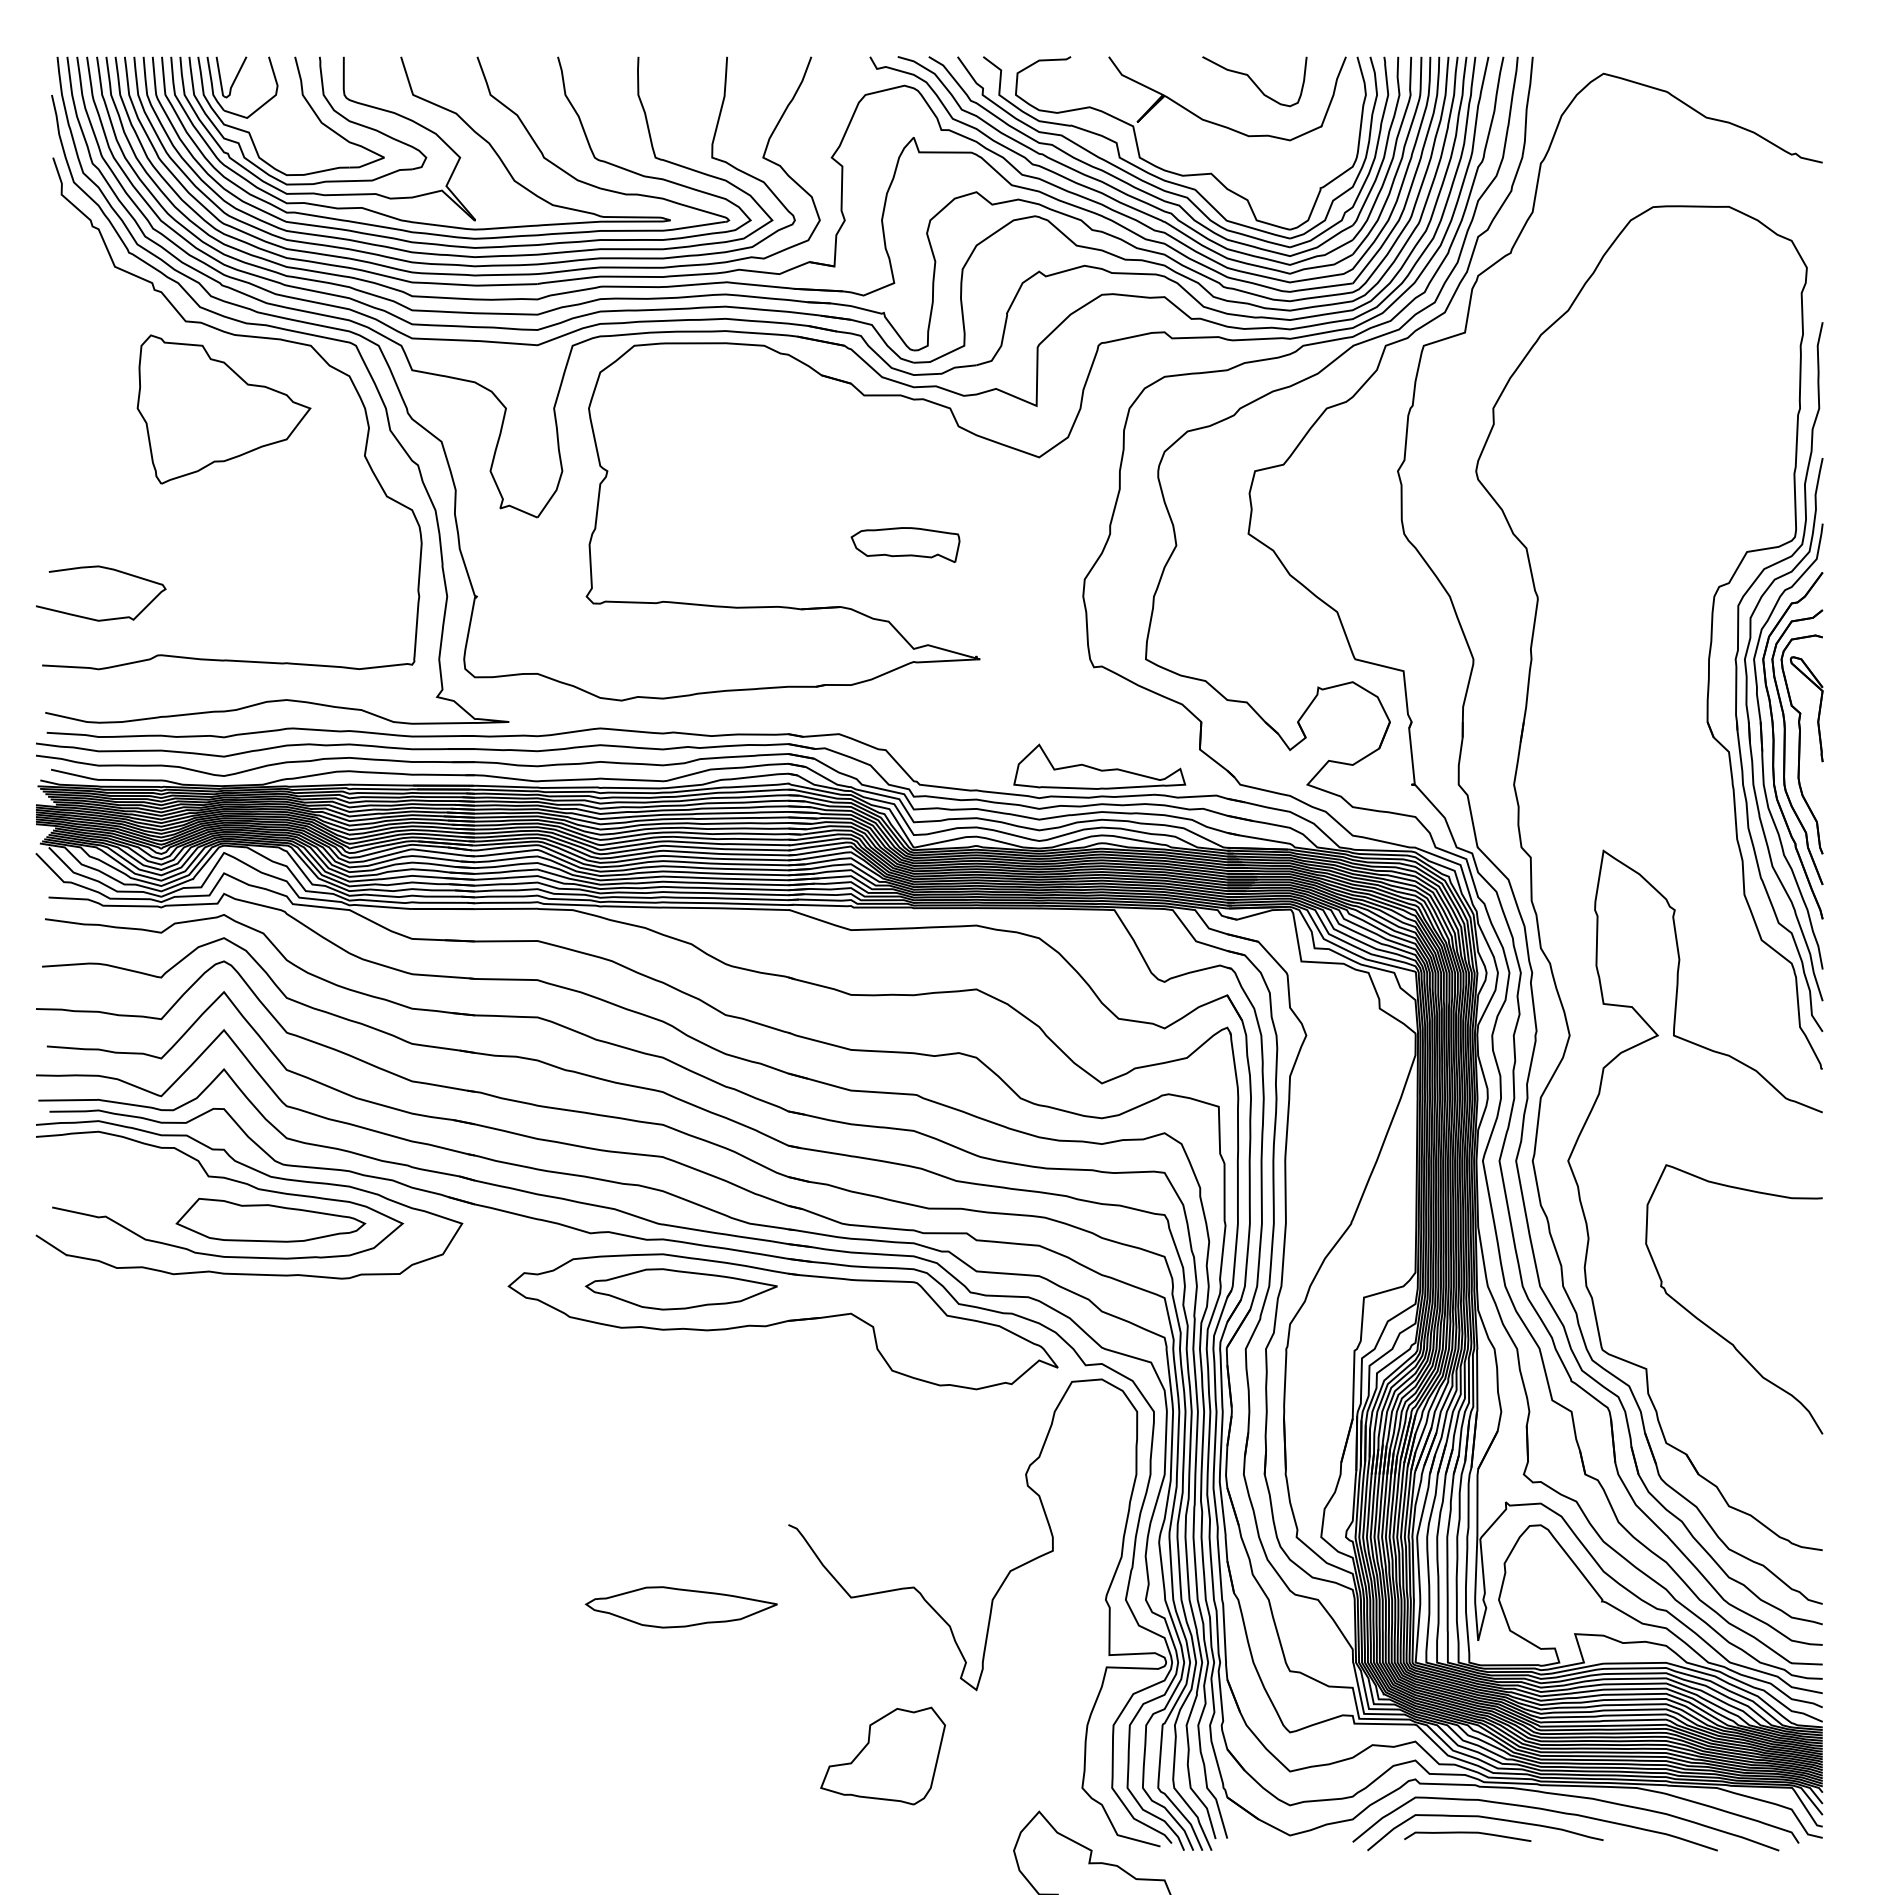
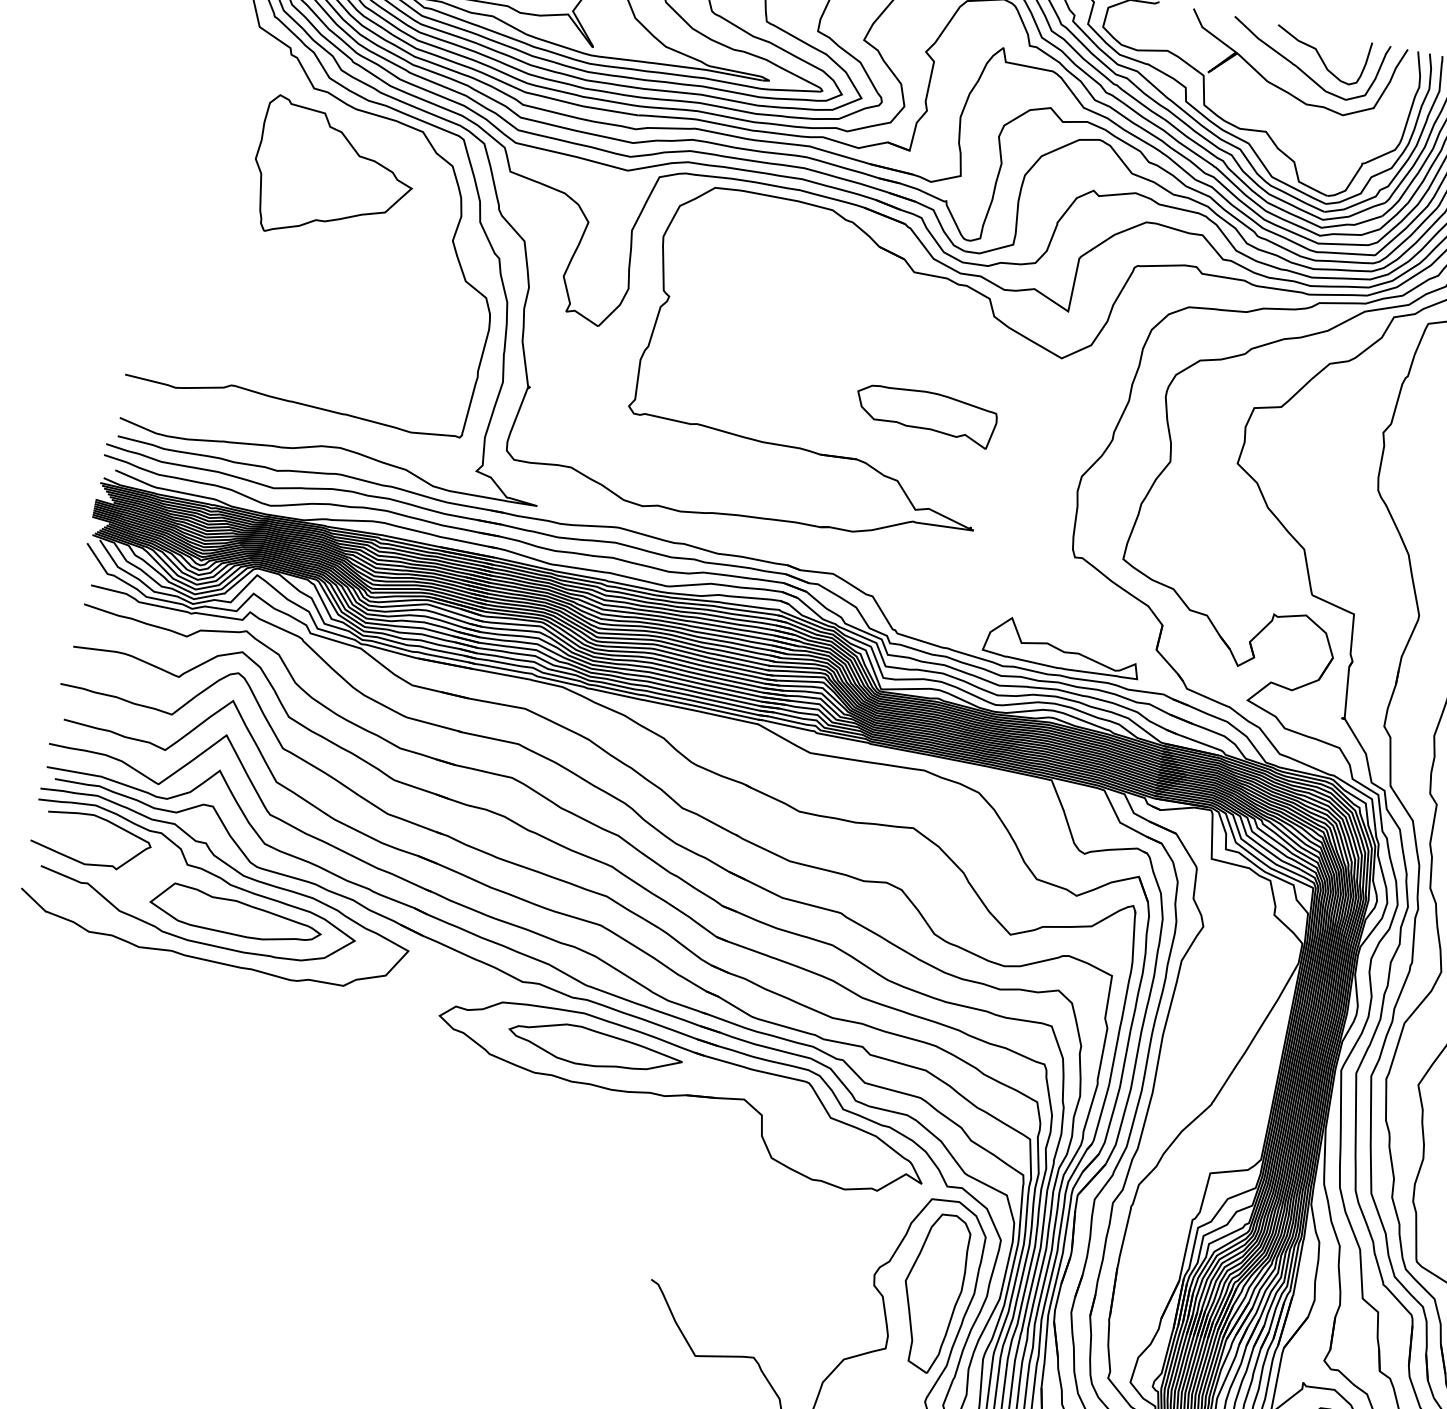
curve: (1234, 98) -> (1299, 67), added
part: (905, 544) -> (925, 414), size x1.43
curve: (107, 569) -> (101, 819), moved
part: (1091, 1481) -> (932, 1292), added
part: (680, 1607) -> (539, 1335), removed

